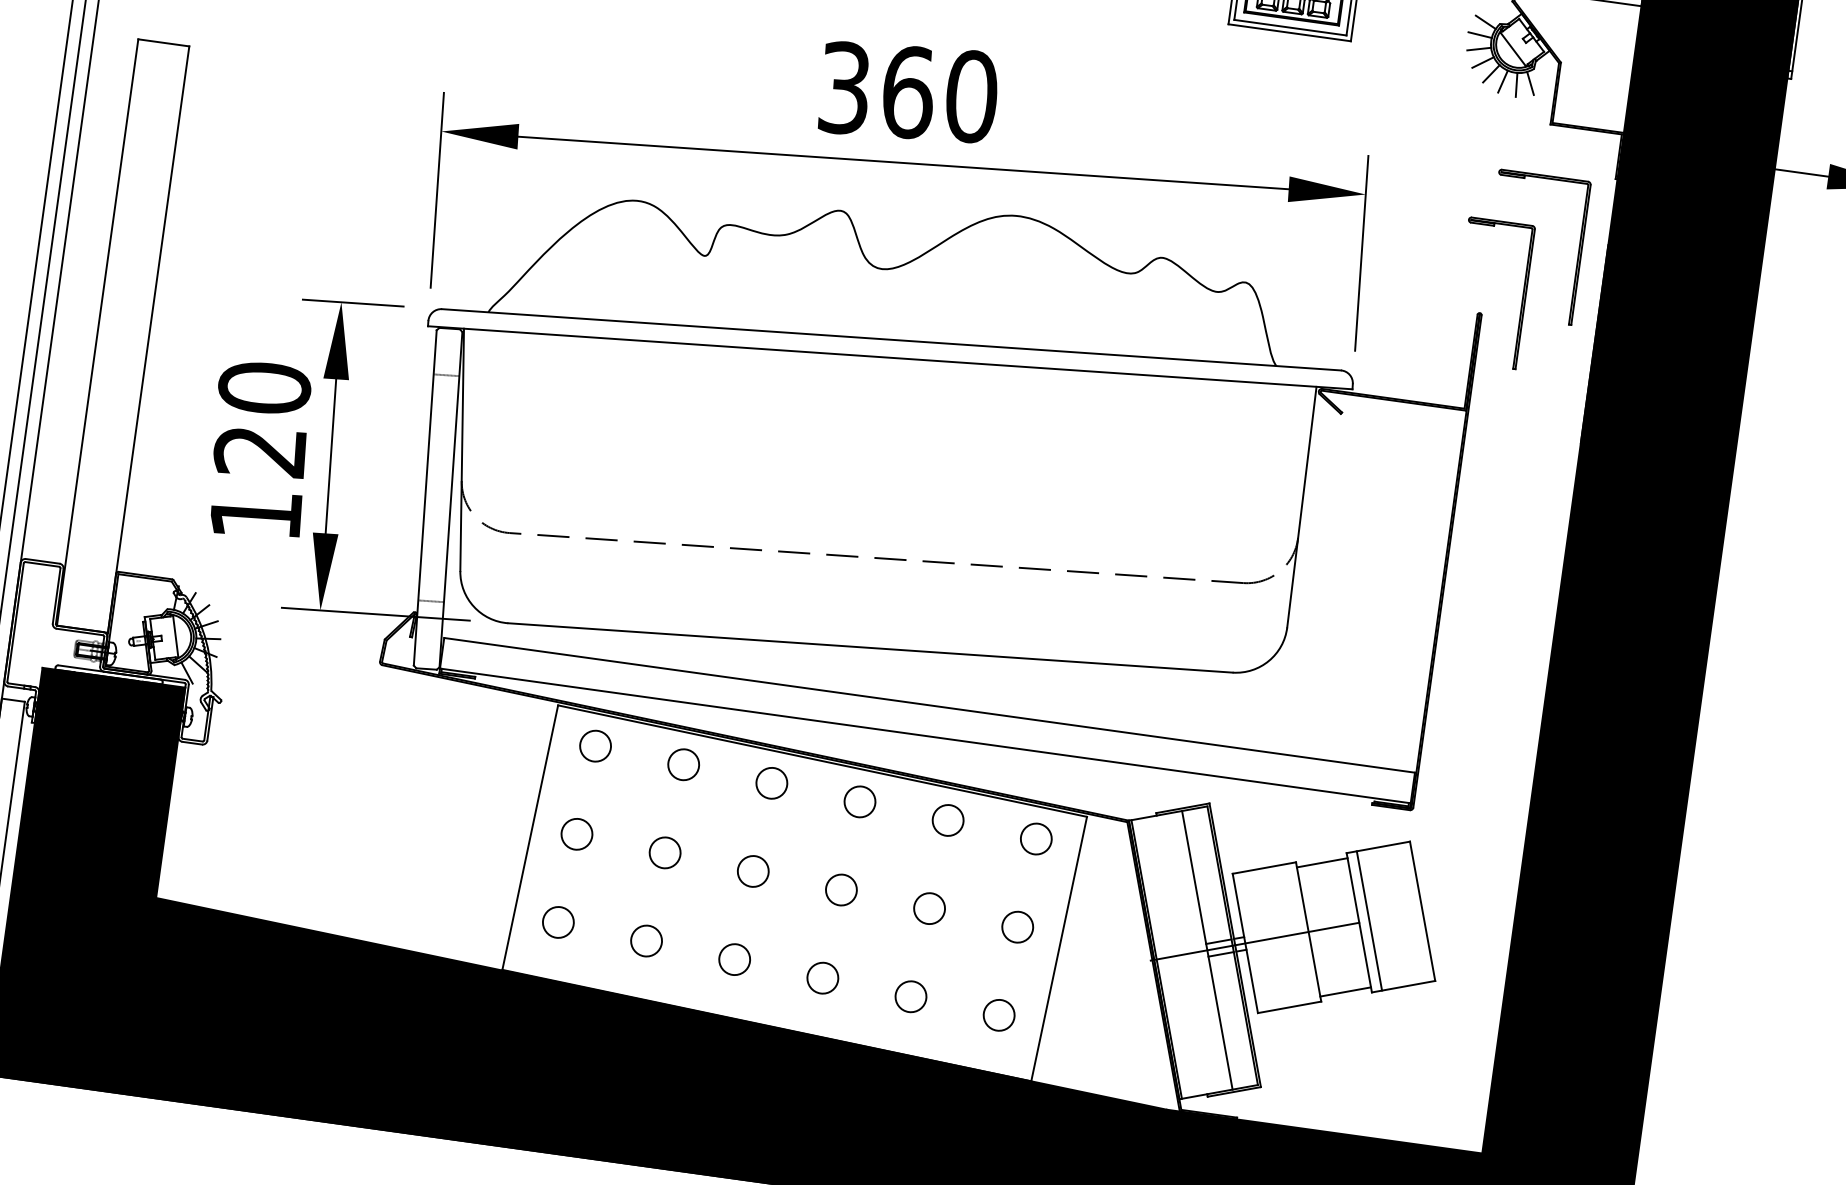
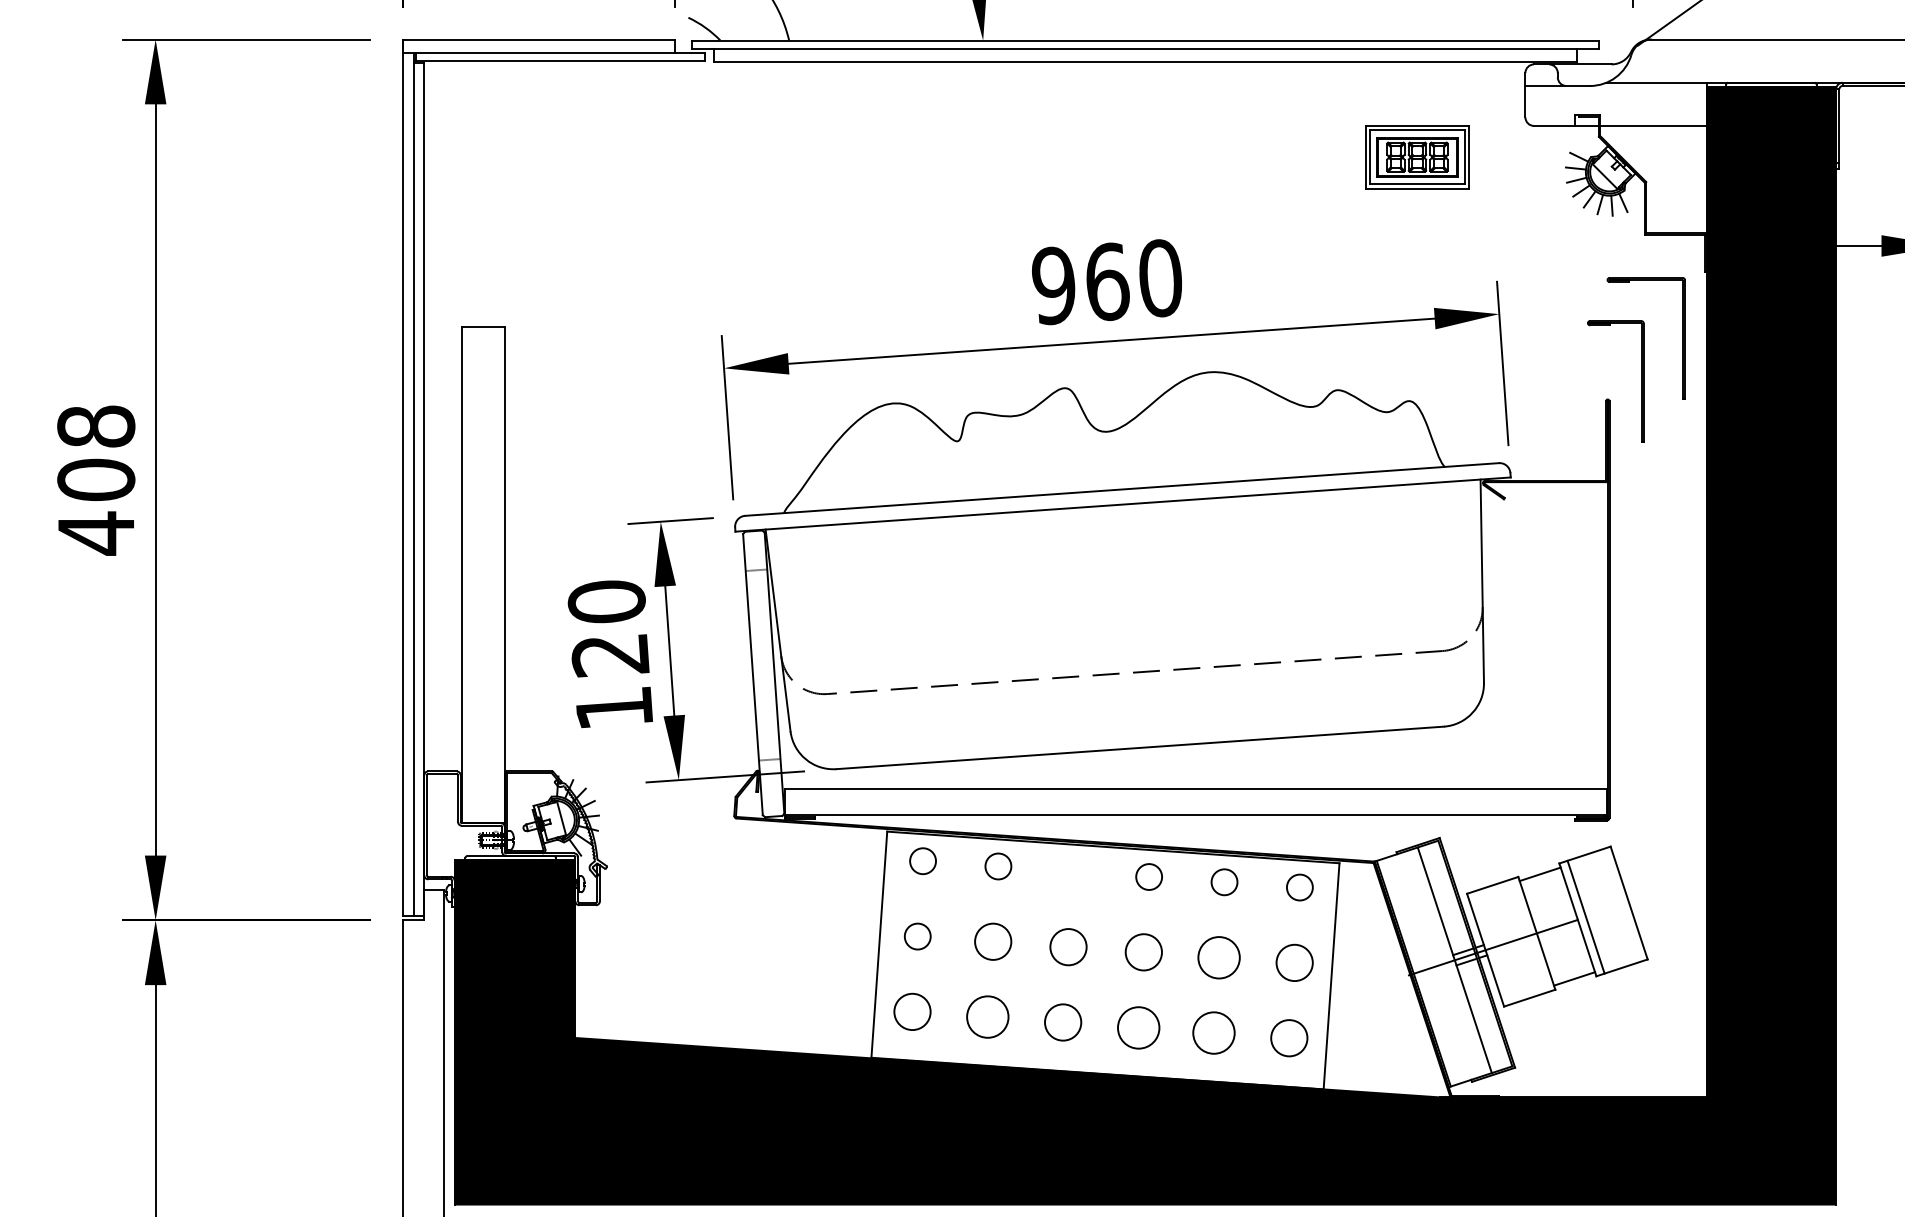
text: (843, 87) -> (1053, 285), 360 -> 960
circle: (771, 782) -> (1073, 871), removed
circle: (664, 852) -> (992, 941), size x1.4
circle: (753, 870) -> (1068, 946), size x1.4
circle: (840, 890) -> (1143, 952), size x1.4
circle: (929, 908) -> (1219, 957), size x1.6
circle: (558, 921) -> (912, 1011), size x1.4
circle: (1017, 926) -> (1294, 962), size x1.4
circle: (646, 941) -> (987, 1017), size x1.6
circle: (735, 959) -> (1063, 1022), size x1.4
circle: (822, 977) -> (1138, 1027), size x1.6
circle: (910, 996) -> (1213, 1032), size x1.6
circle: (999, 1015) -> (1289, 1038), size x1.4

